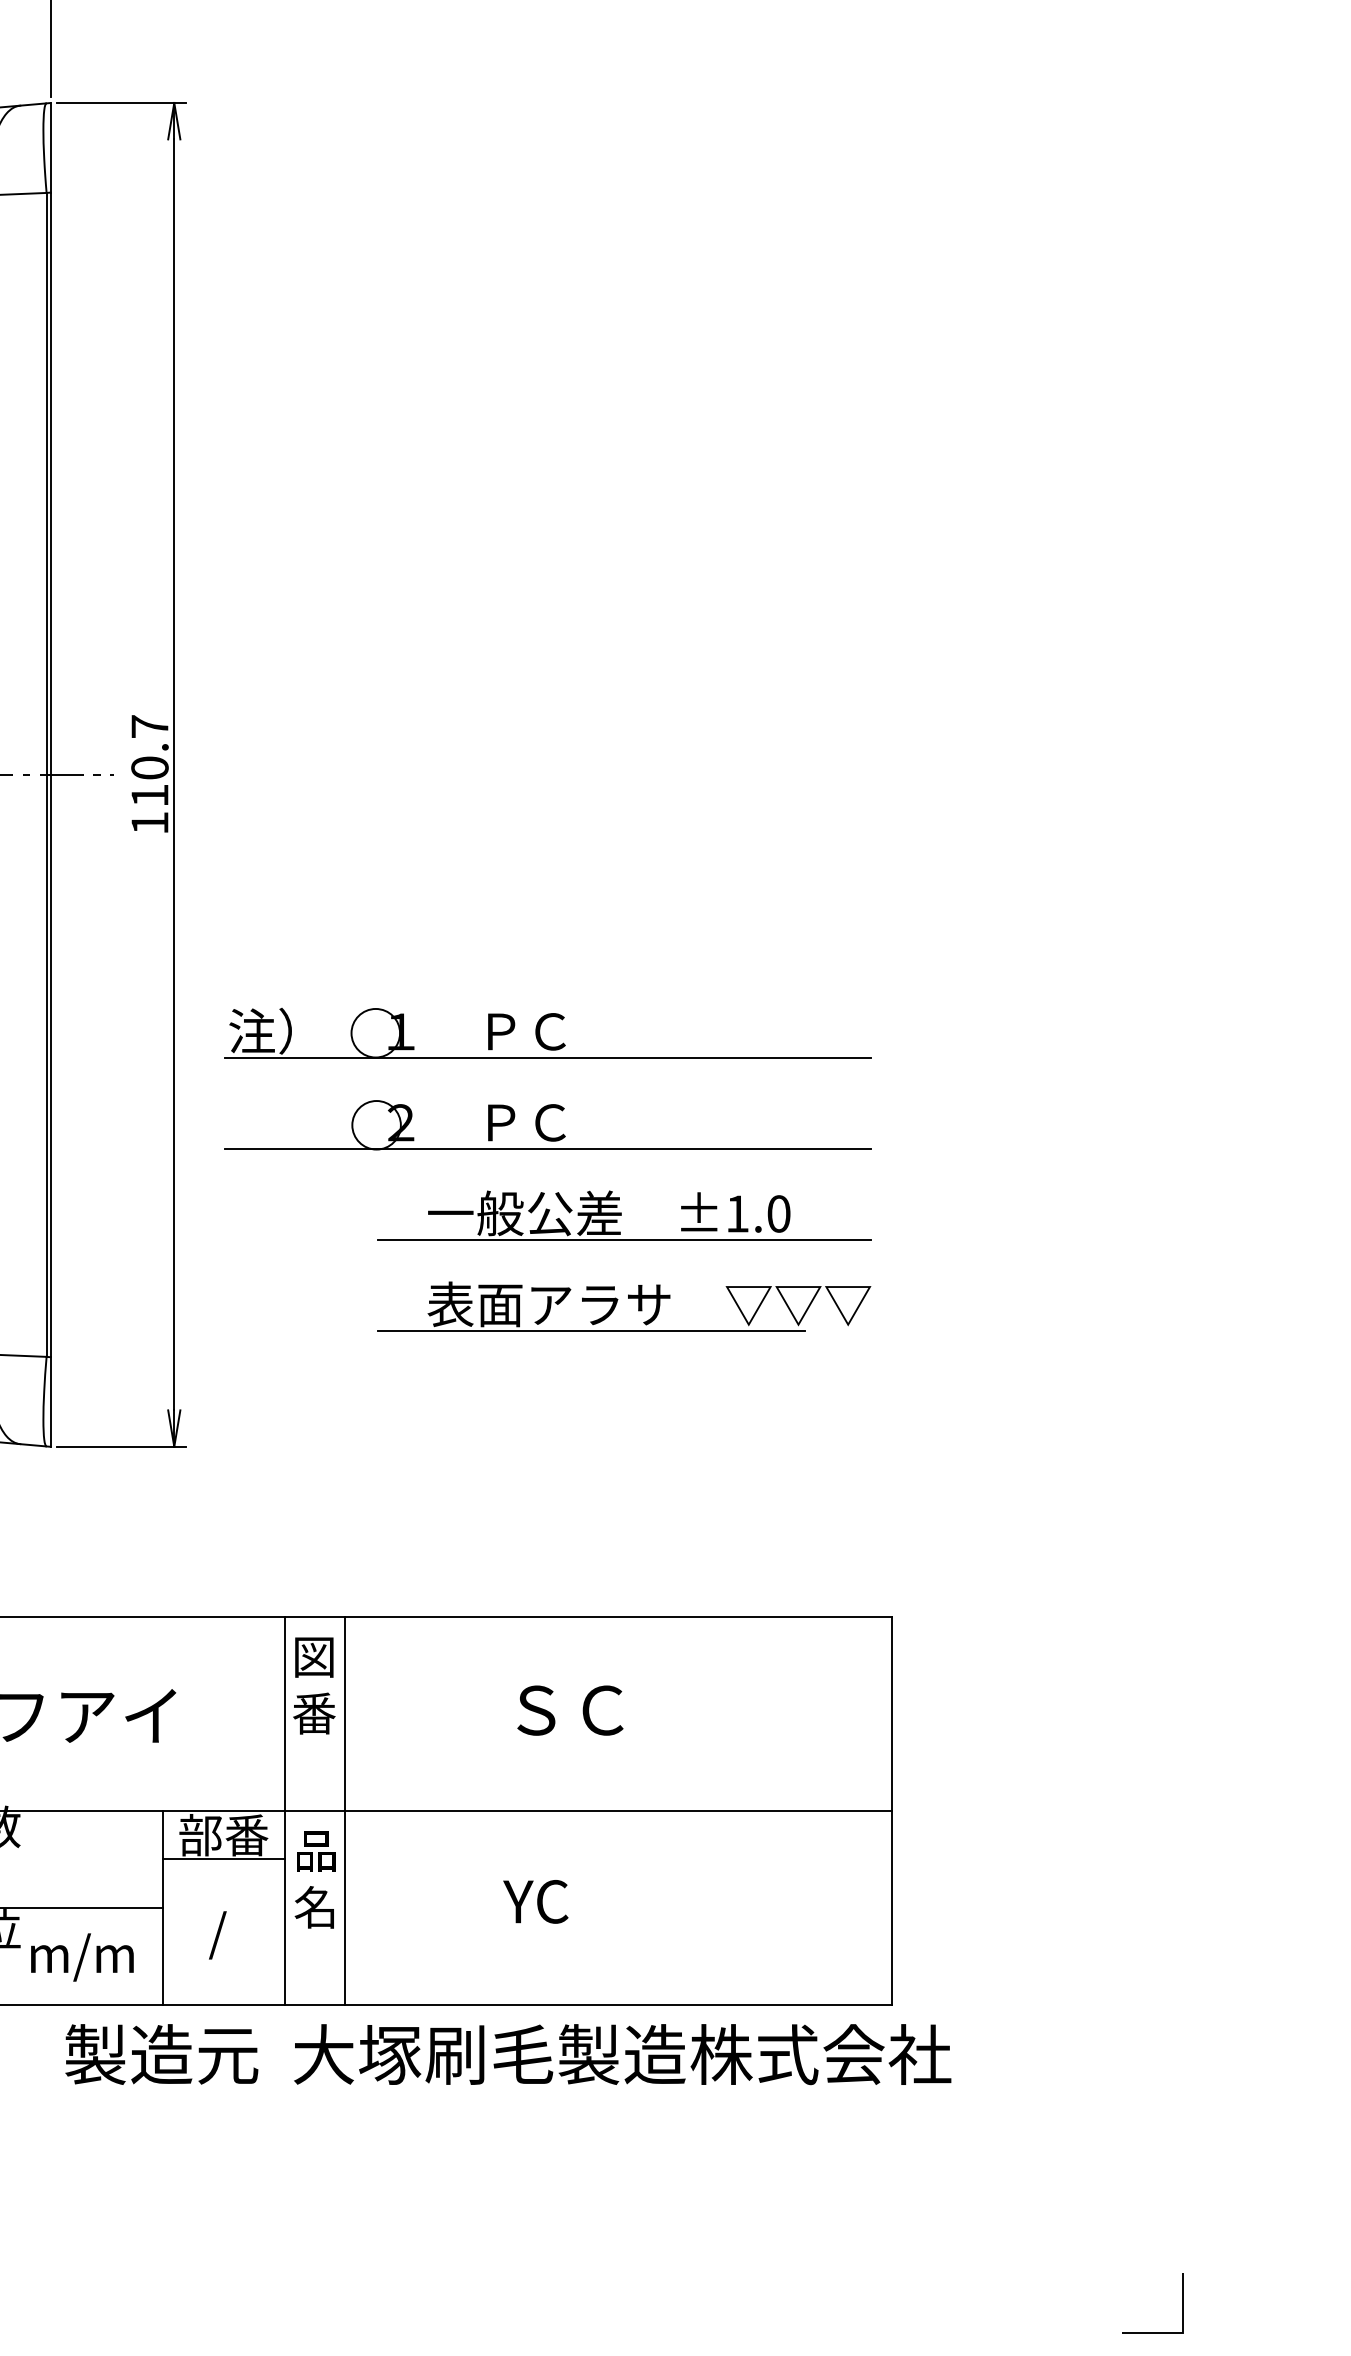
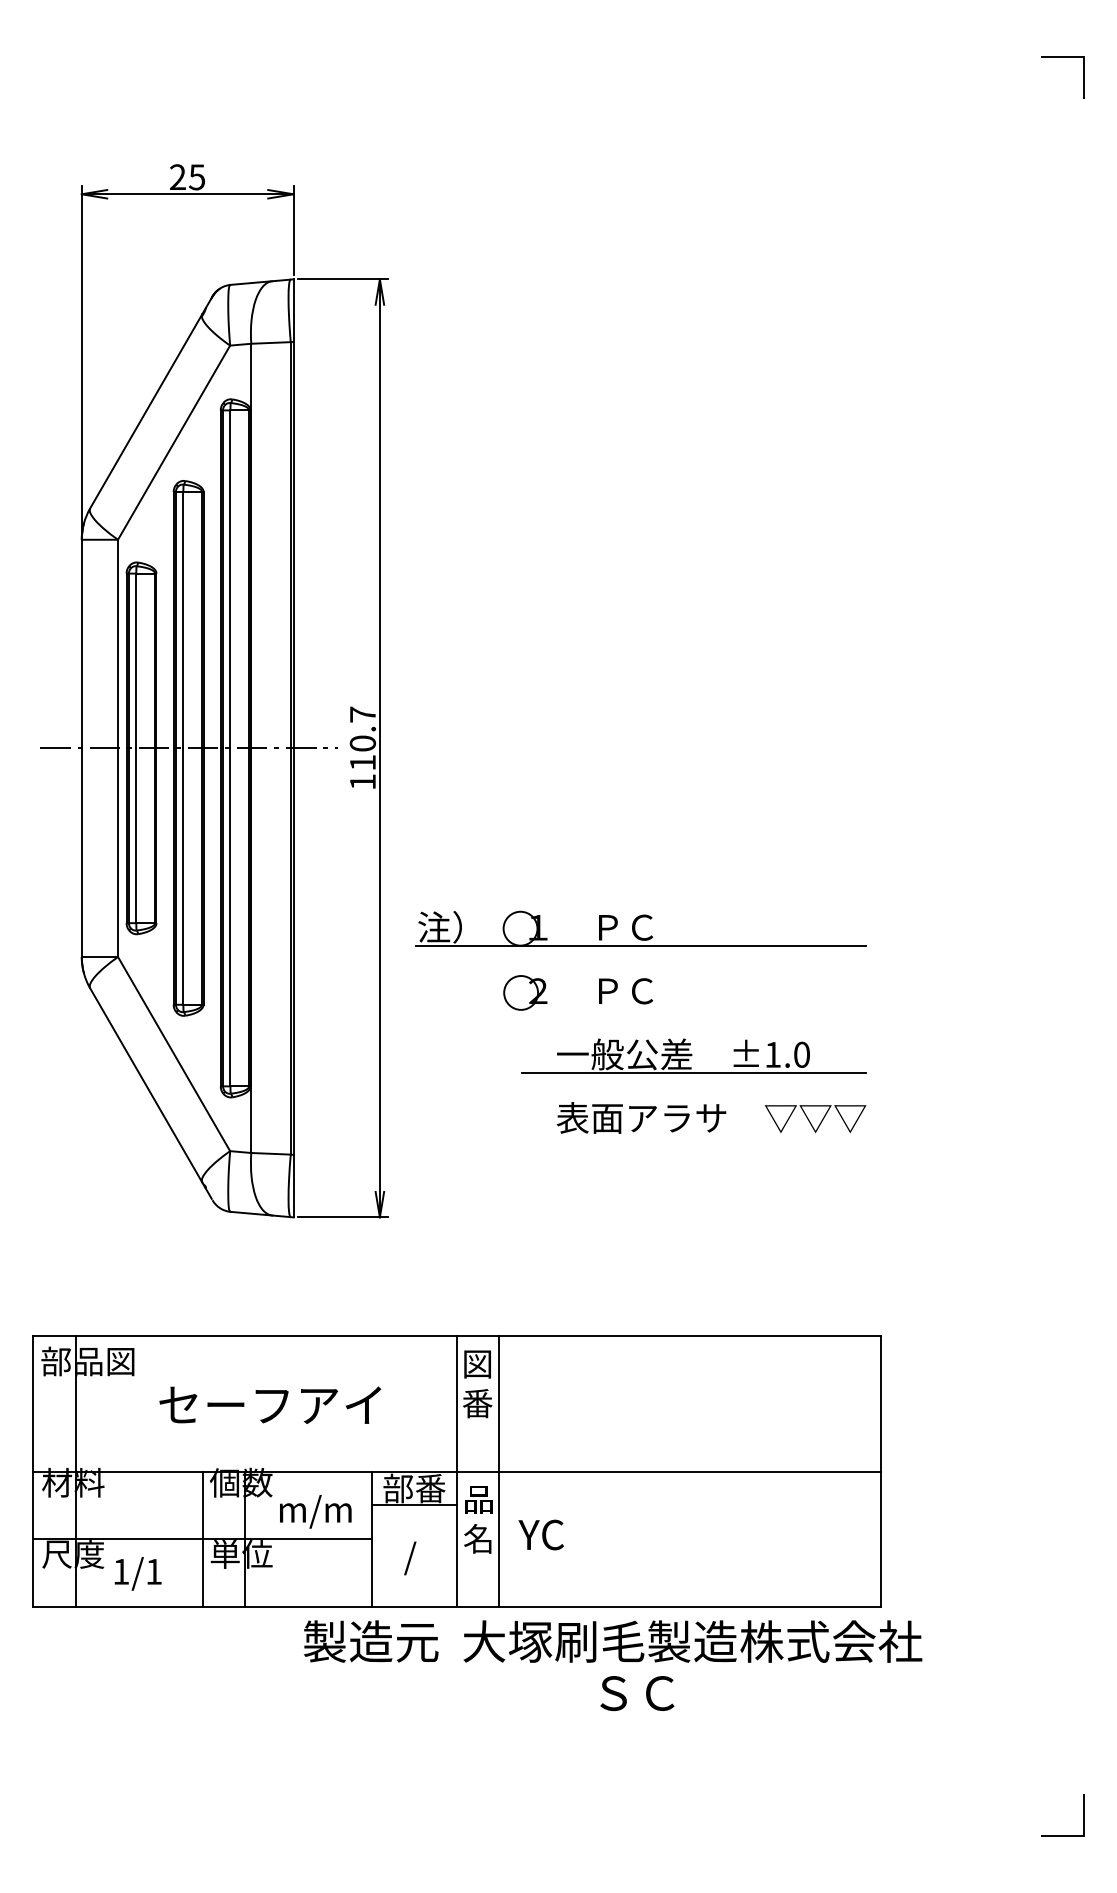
line: (547, 1148) -> (640, 1009), removed
line: (590, 1330) -> (670, 1136), removed
text: (570, 1710) -> (637, 1693), moved
text: (534, 1901) -> (540, 1534), moved
text: (82, 1956) -> (315, 1511), moved

